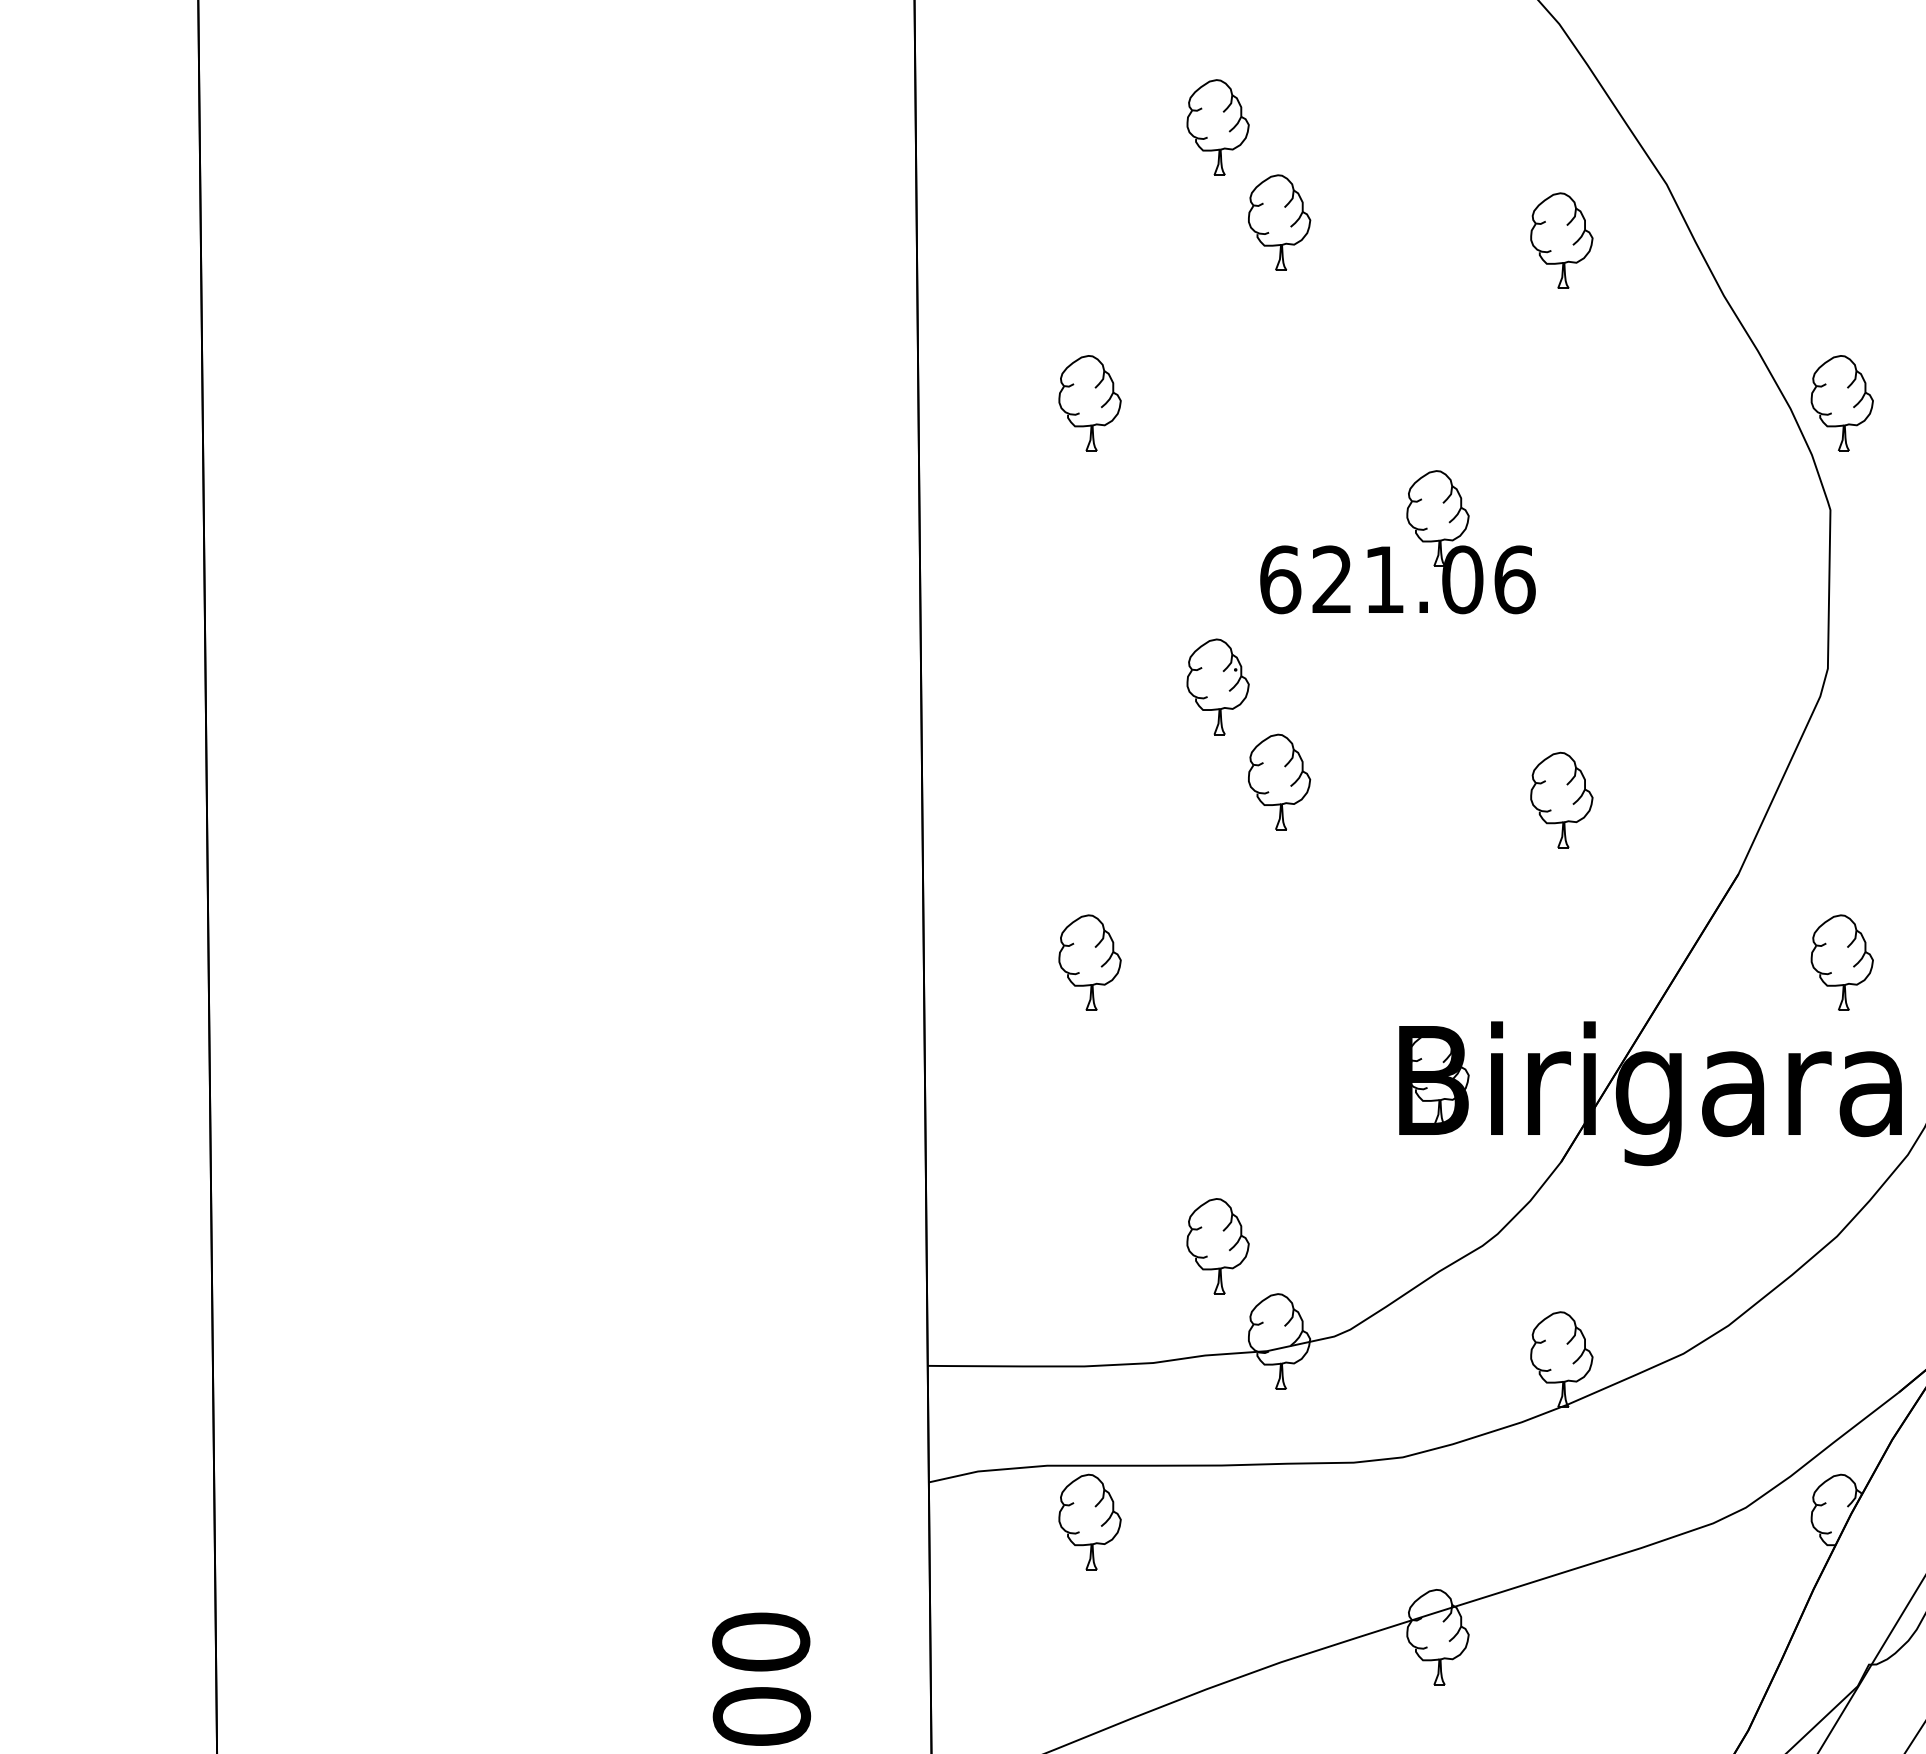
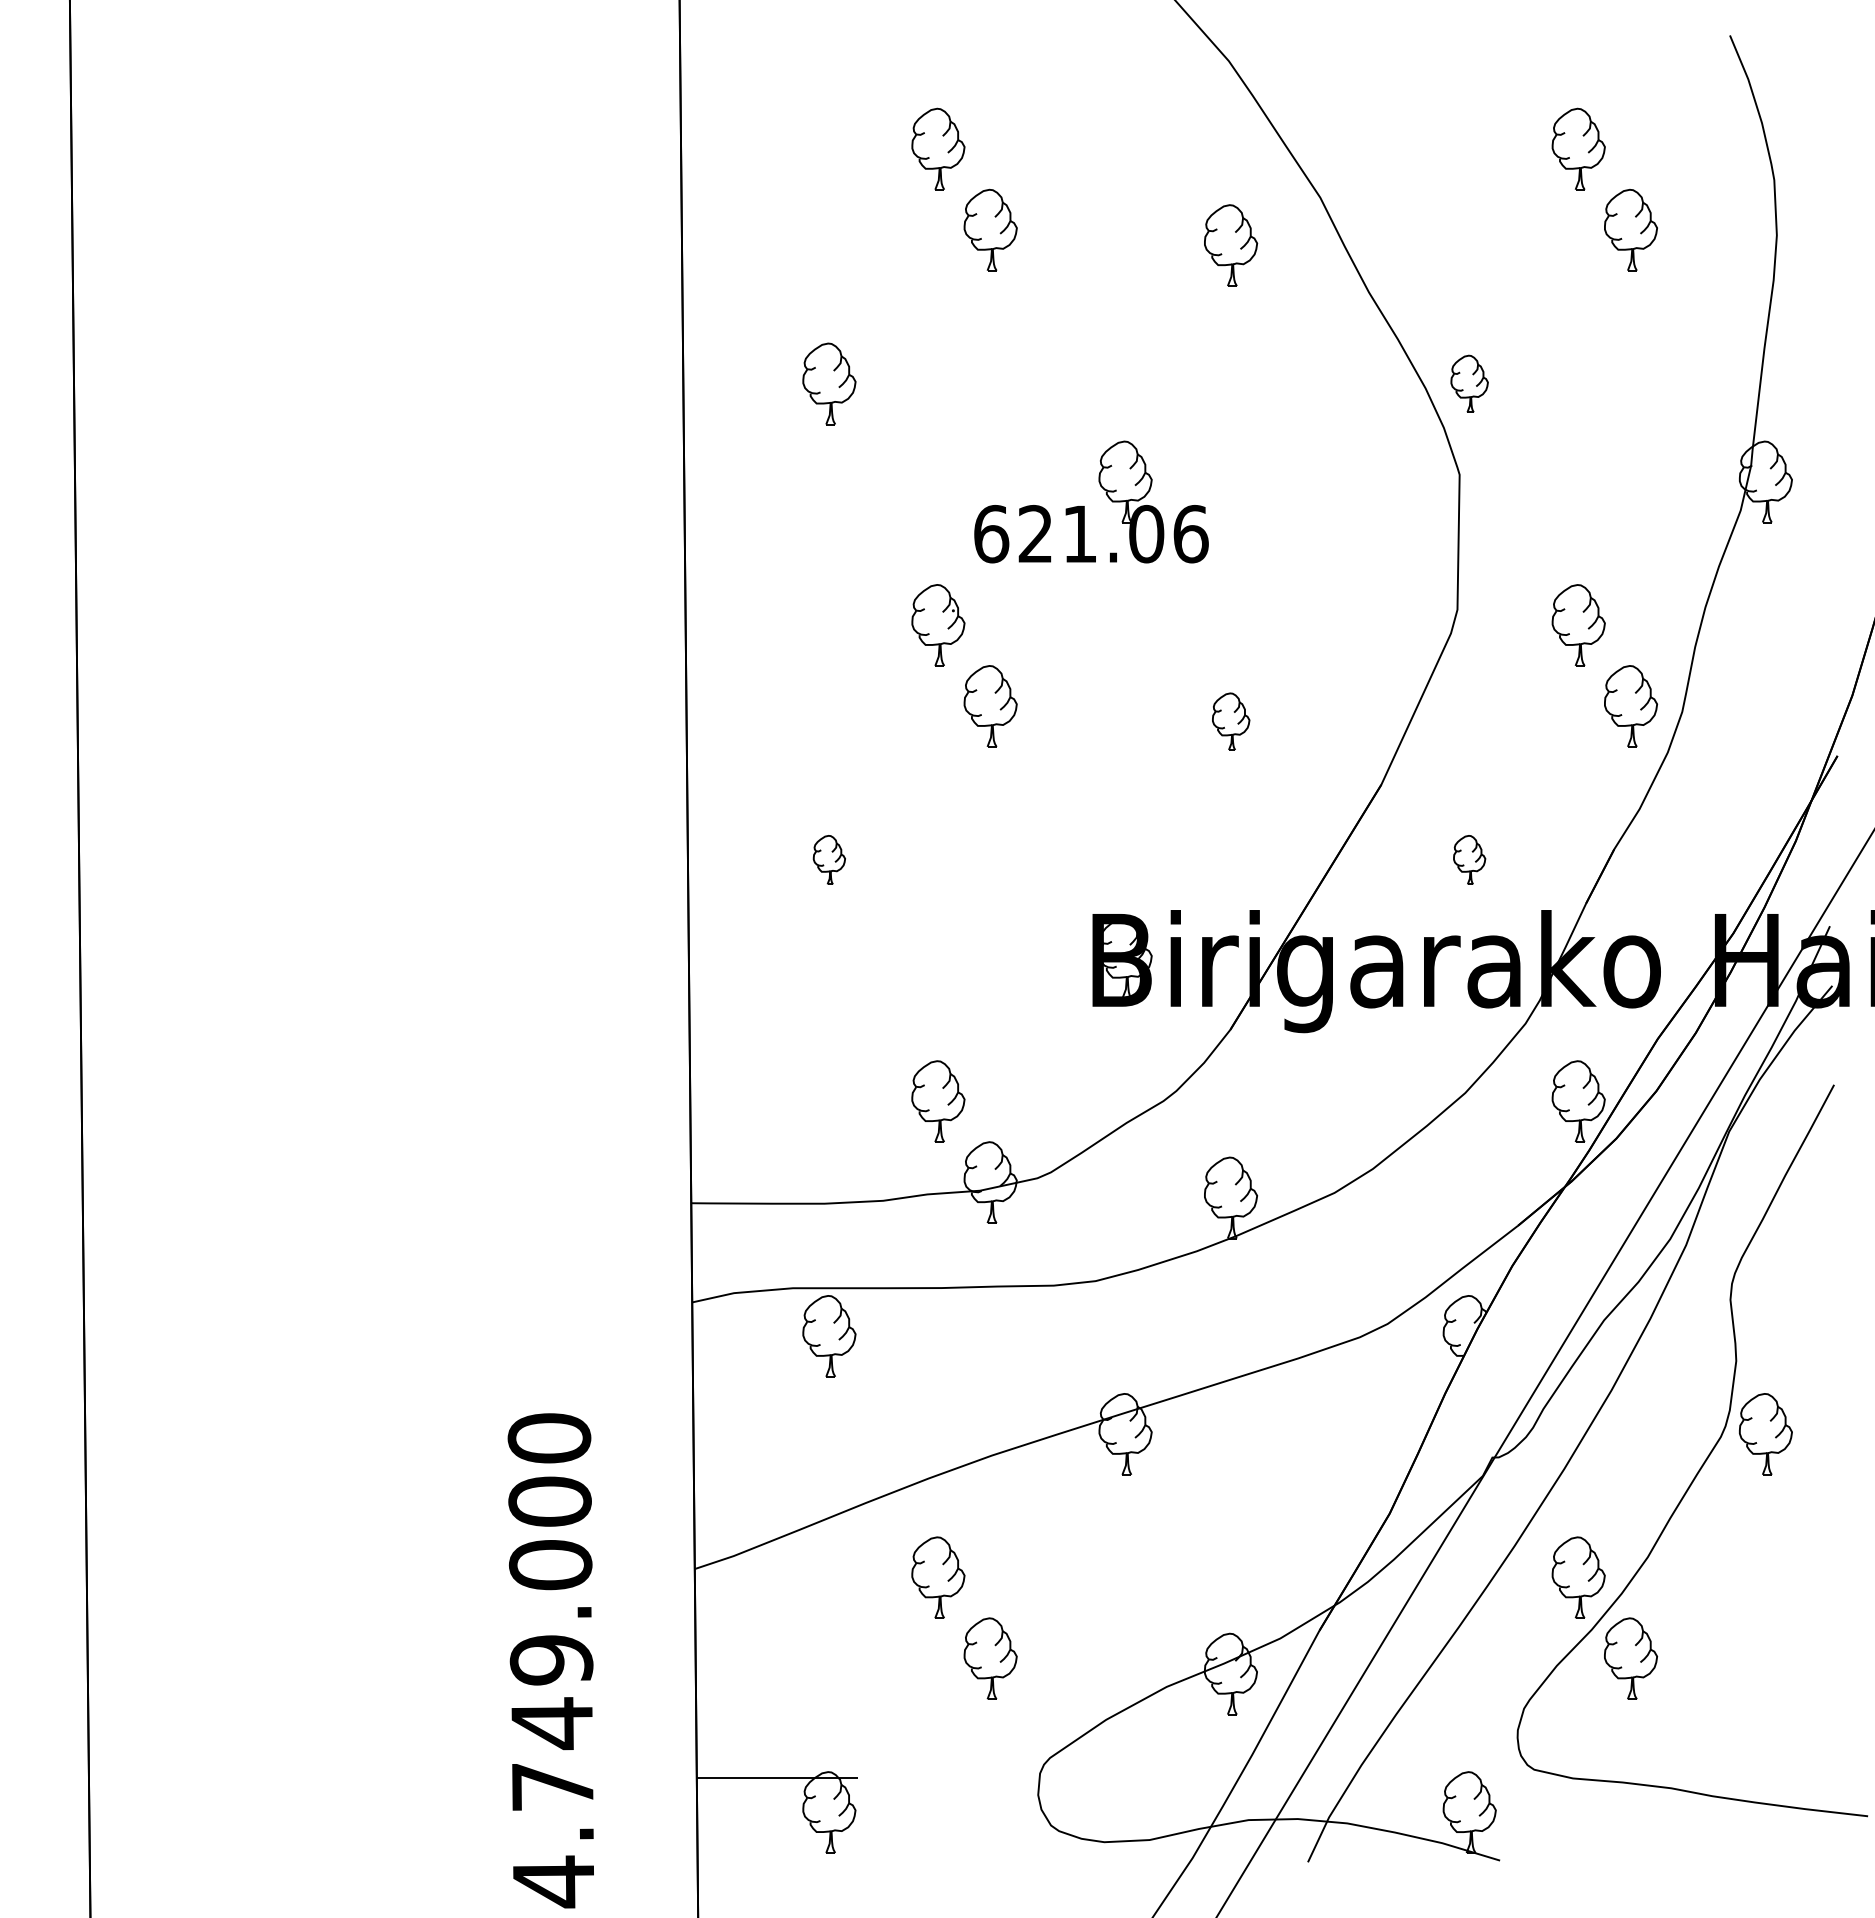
part: (1842, 402) -> (1469, 383), size x0.7
part: (1562, 799) -> (1231, 721), size x0.7
part: (1090, 962) -> (829, 859), size x0.6
part: (1842, 962) -> (1469, 859), size x0.6

